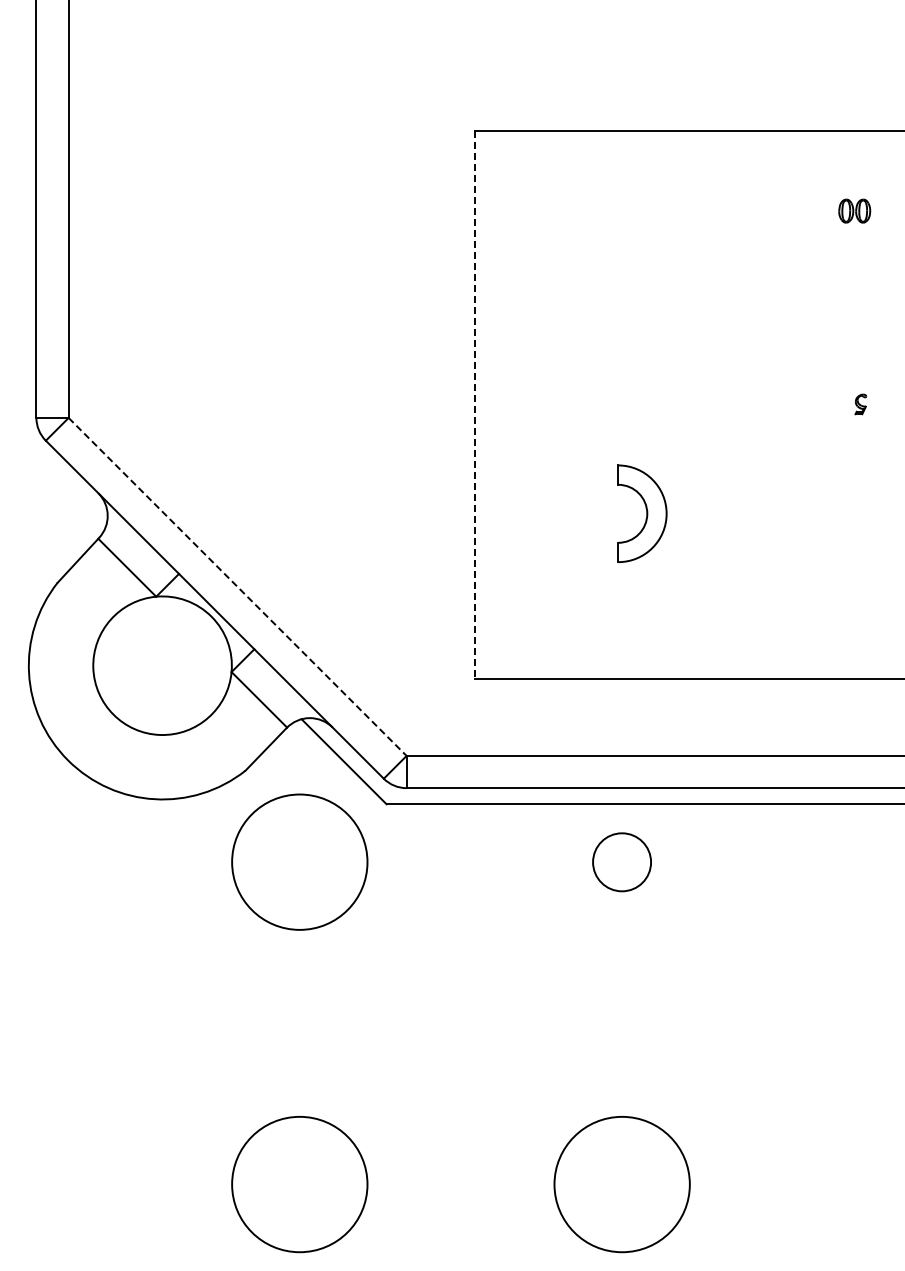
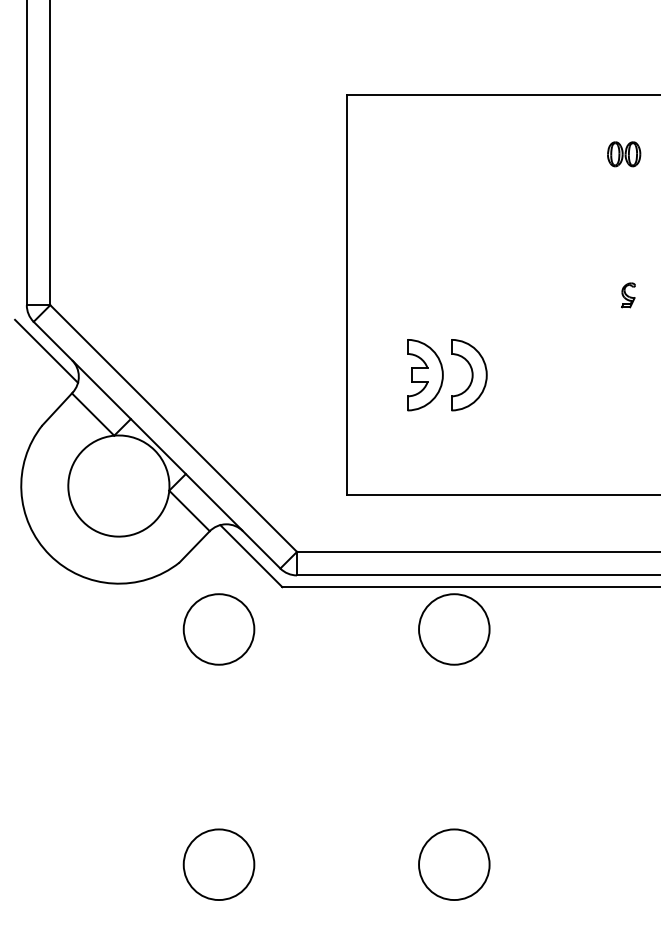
part: (854, 210) -> (623, 153), size x1.43
line: (474, 404) -> (346, 295), dashed -> solid
part: (860, 404) -> (628, 295), size x1.67
line: (63, 481) -> (46, 351), added
part: (582, 513) -> (425, 374), added
line: (237, 586) -> (173, 428), dashed -> solid
circle: (299, 861) -> (218, 628), size x0.71
circle: (621, 862) -> (453, 629), size x1.67
circle: (299, 1184) -> (218, 864), size x0.71
circle: (621, 1184) -> (453, 864), size x0.71

